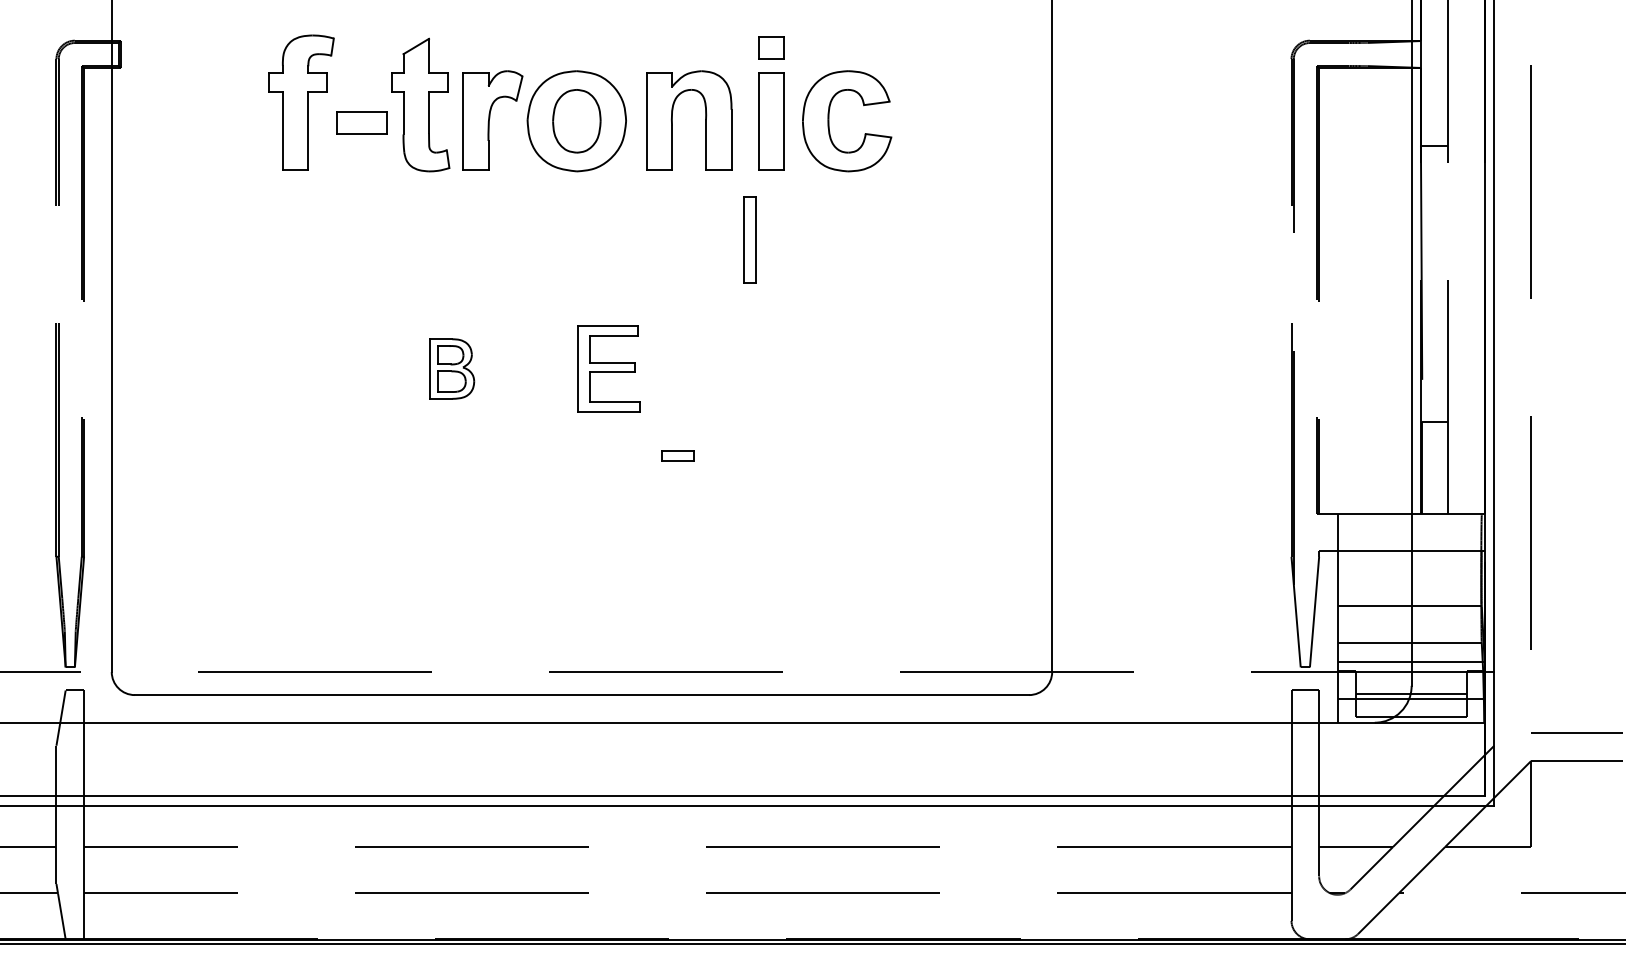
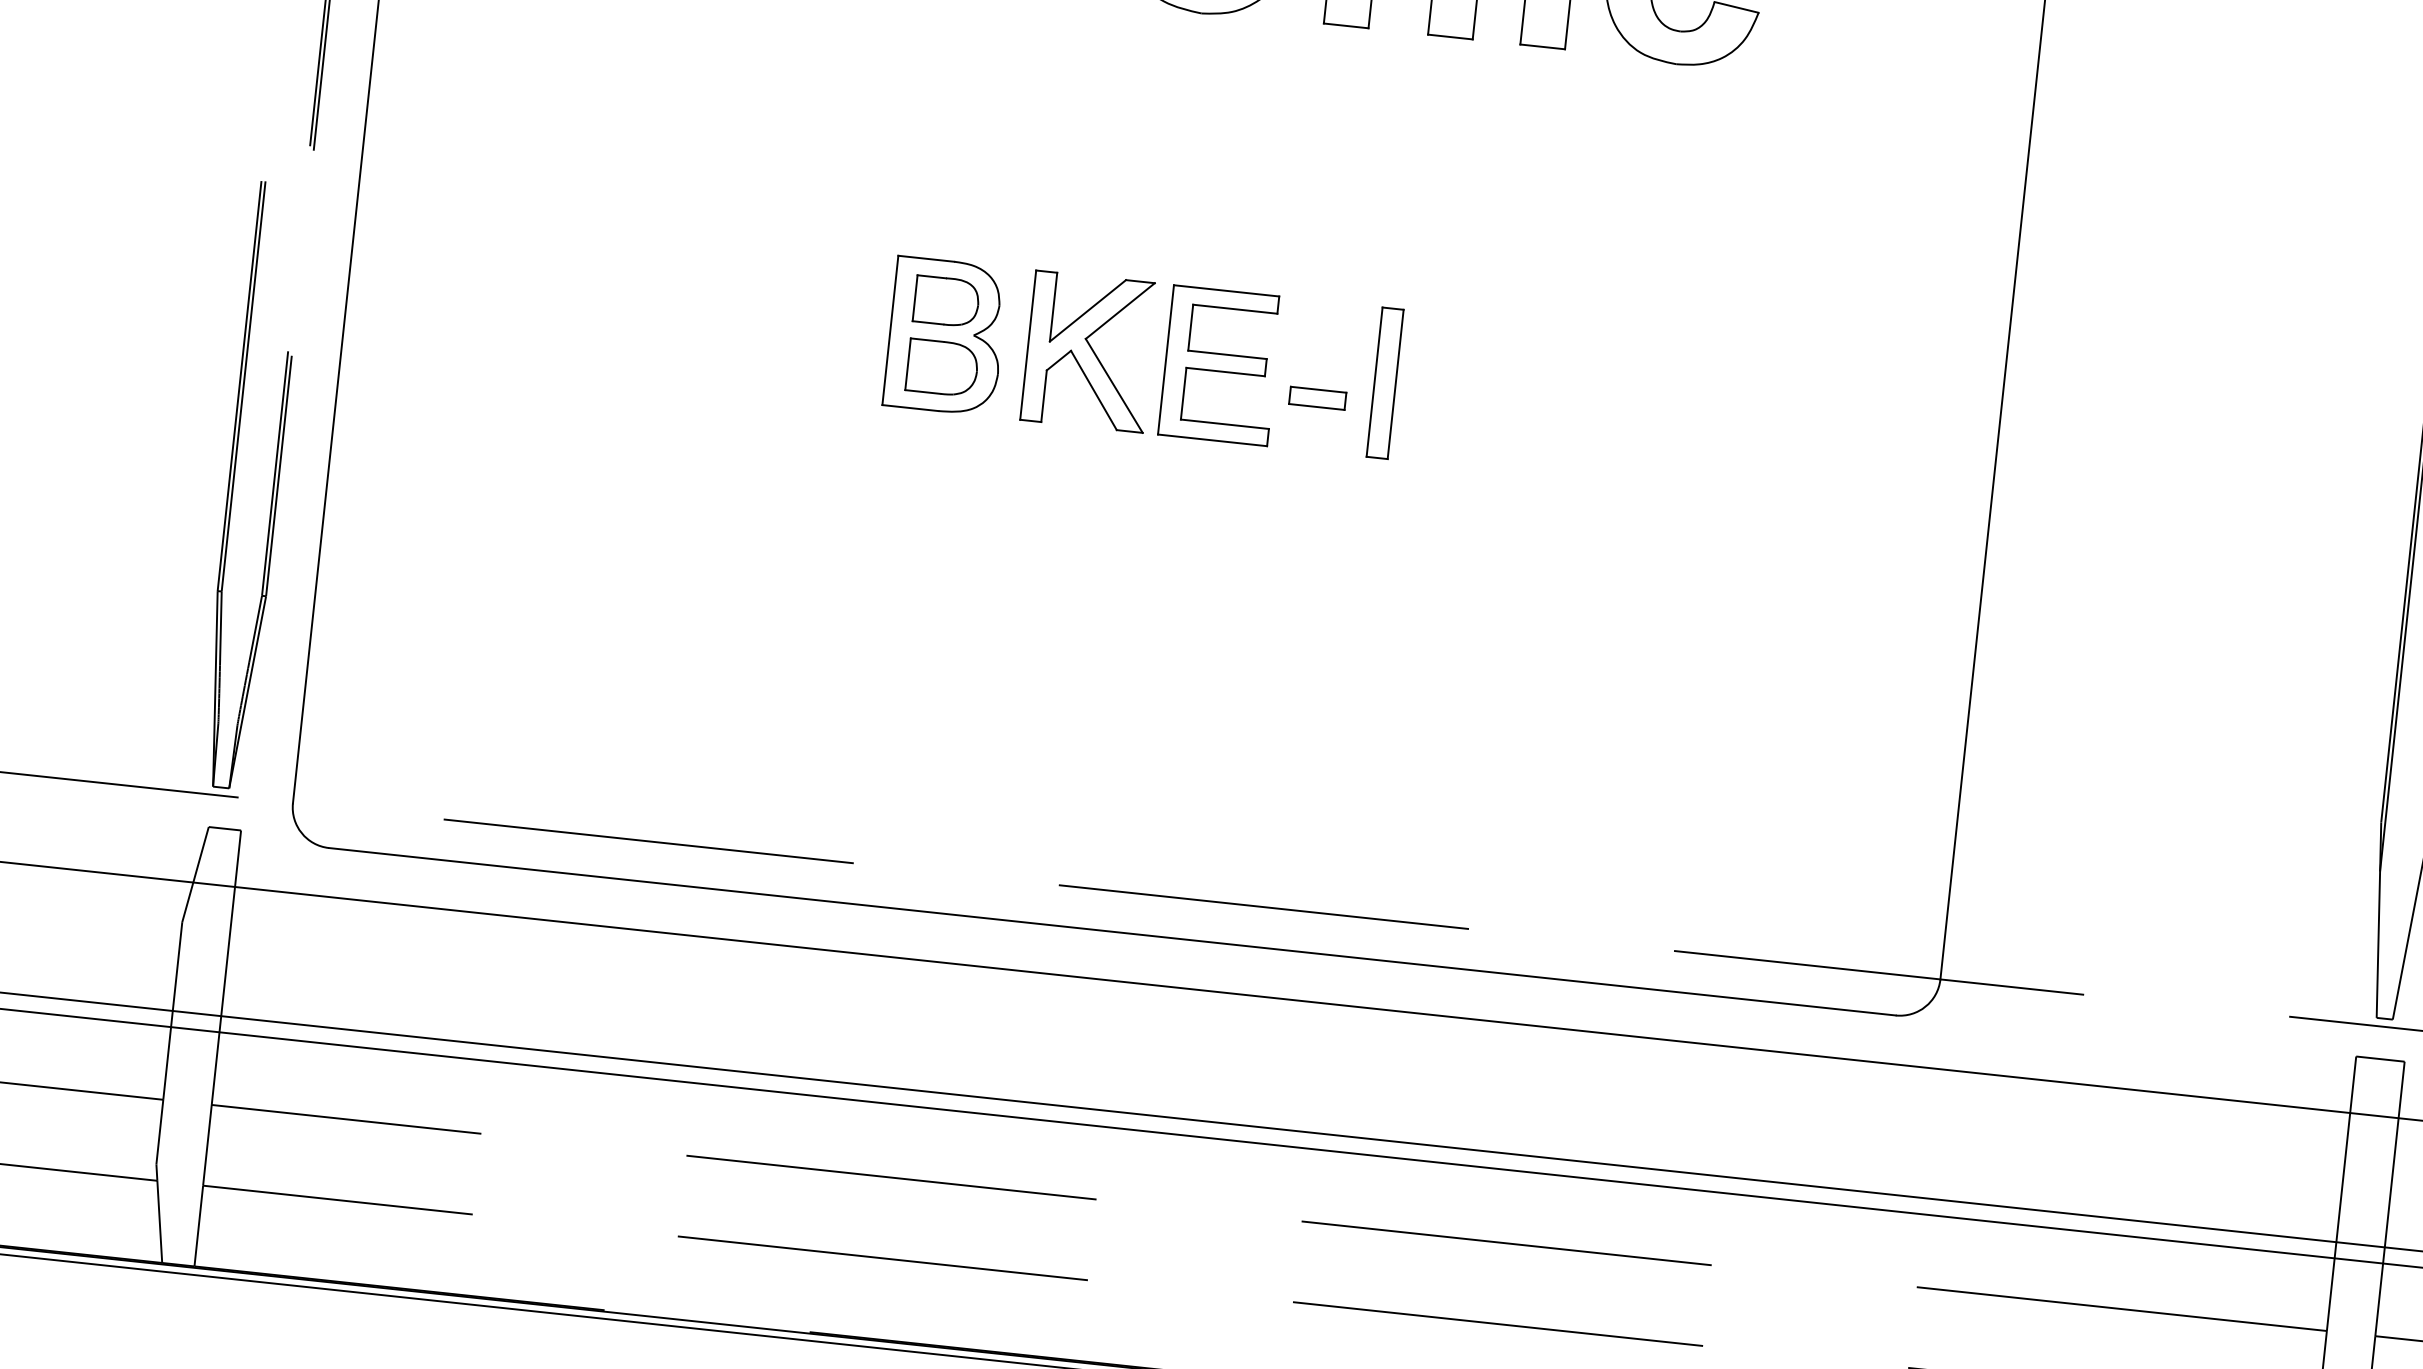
part: (749, 239) -> (1384, 382), moved
part: (451, 368) -> (944, 335), size x1.43
part: (533, 368) -> (1088, 350), added
part: (677, 455) -> (1317, 398), moved

